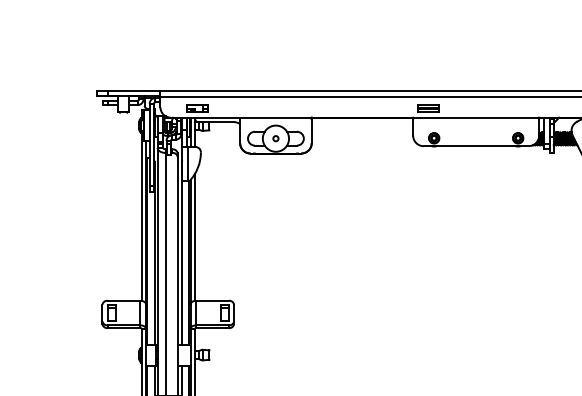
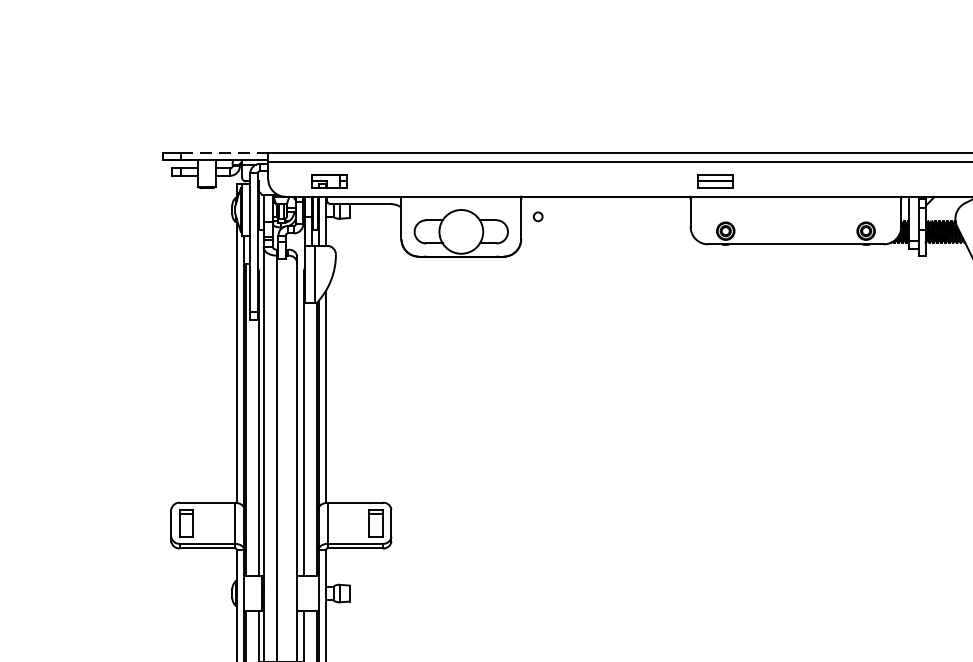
line: (133, 91) -> (223, 153), solid -> dashed
circle: (275, 138) -> (537, 216), moved

